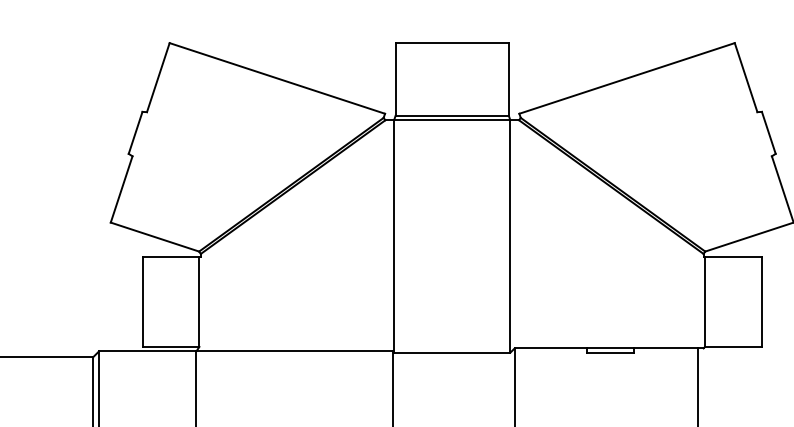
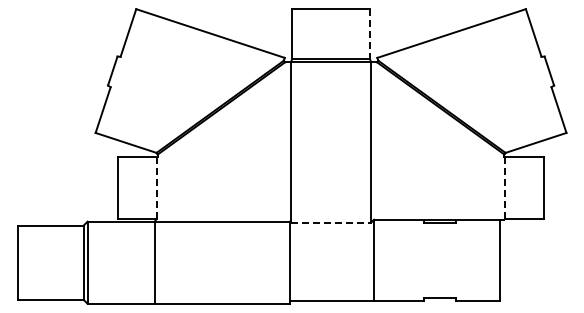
line: (509, 79) -> (370, 34), solid -> dashed
line: (199, 301) -> (156, 187), solid -> dashed
line: (705, 301) -> (505, 187), solid -> dashed
line: (452, 352) -> (331, 222), solid -> dashed

